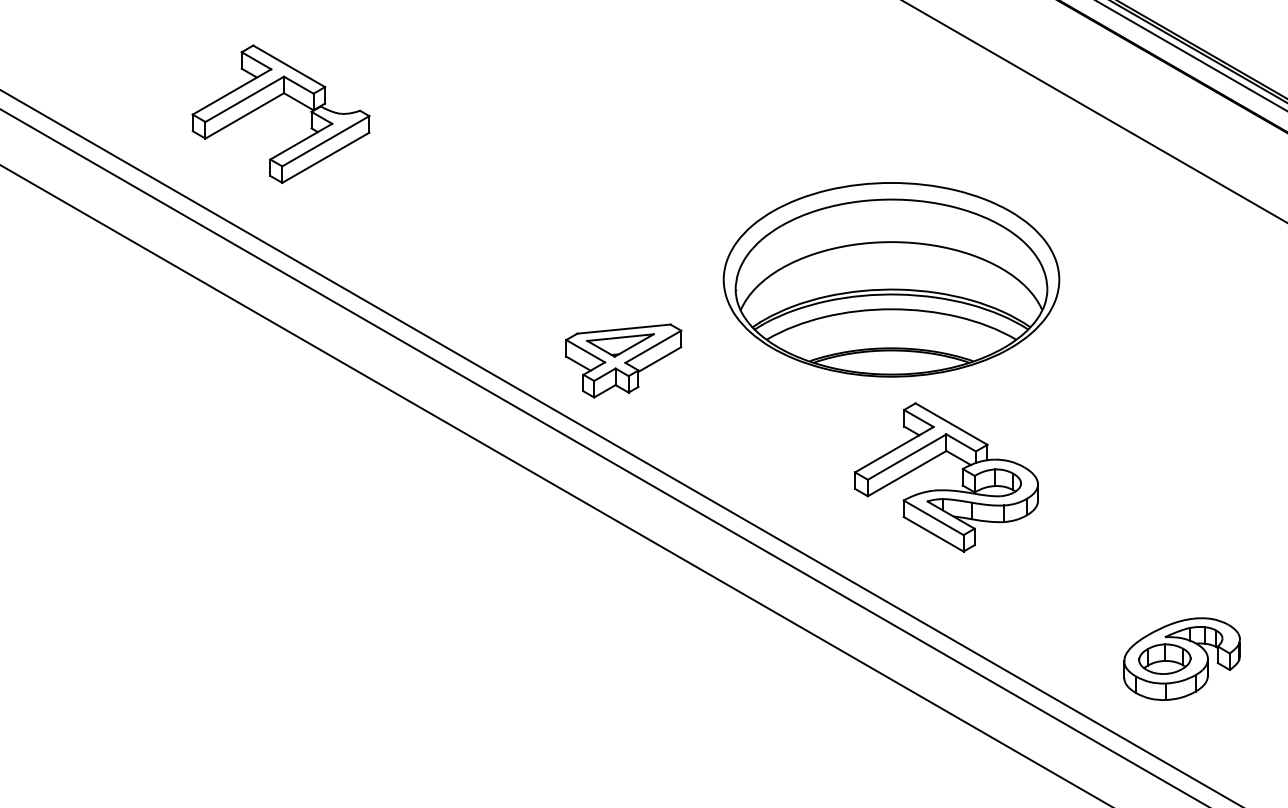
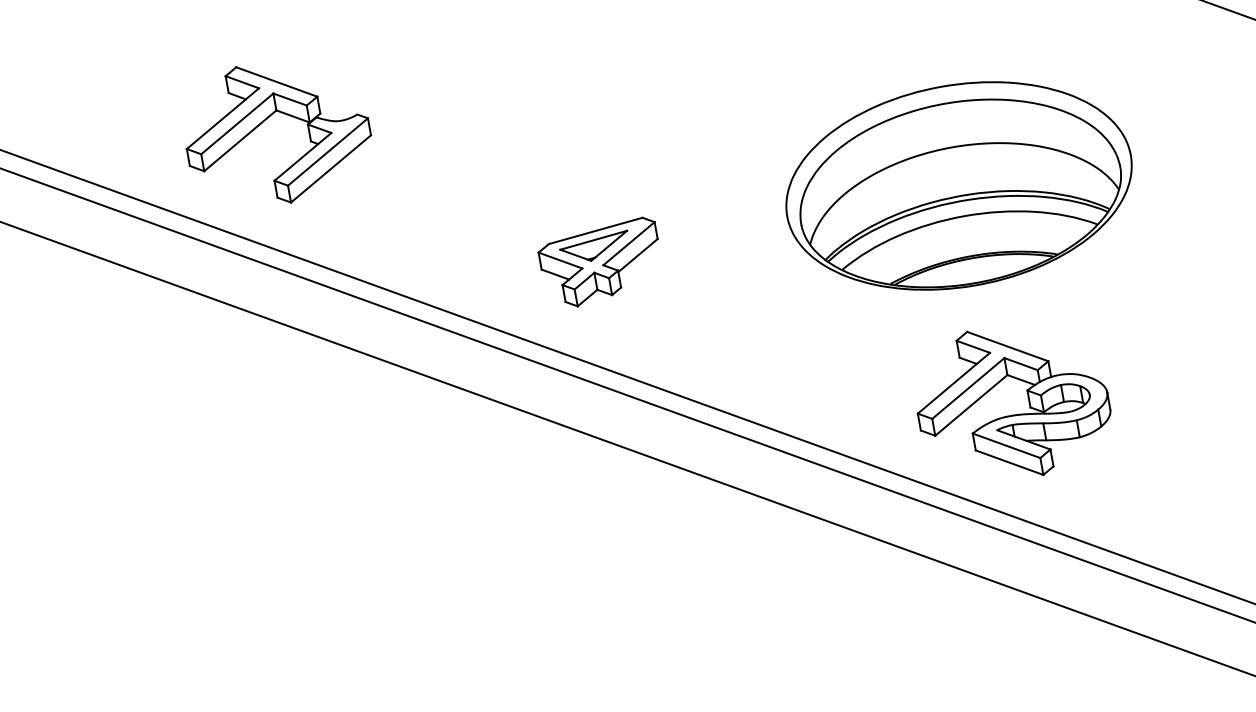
part: (273, 100) -> (266, 119), moved
part: (623, 360) -> (600, 263), moved
part: (946, 489) -> (1014, 414), moved

